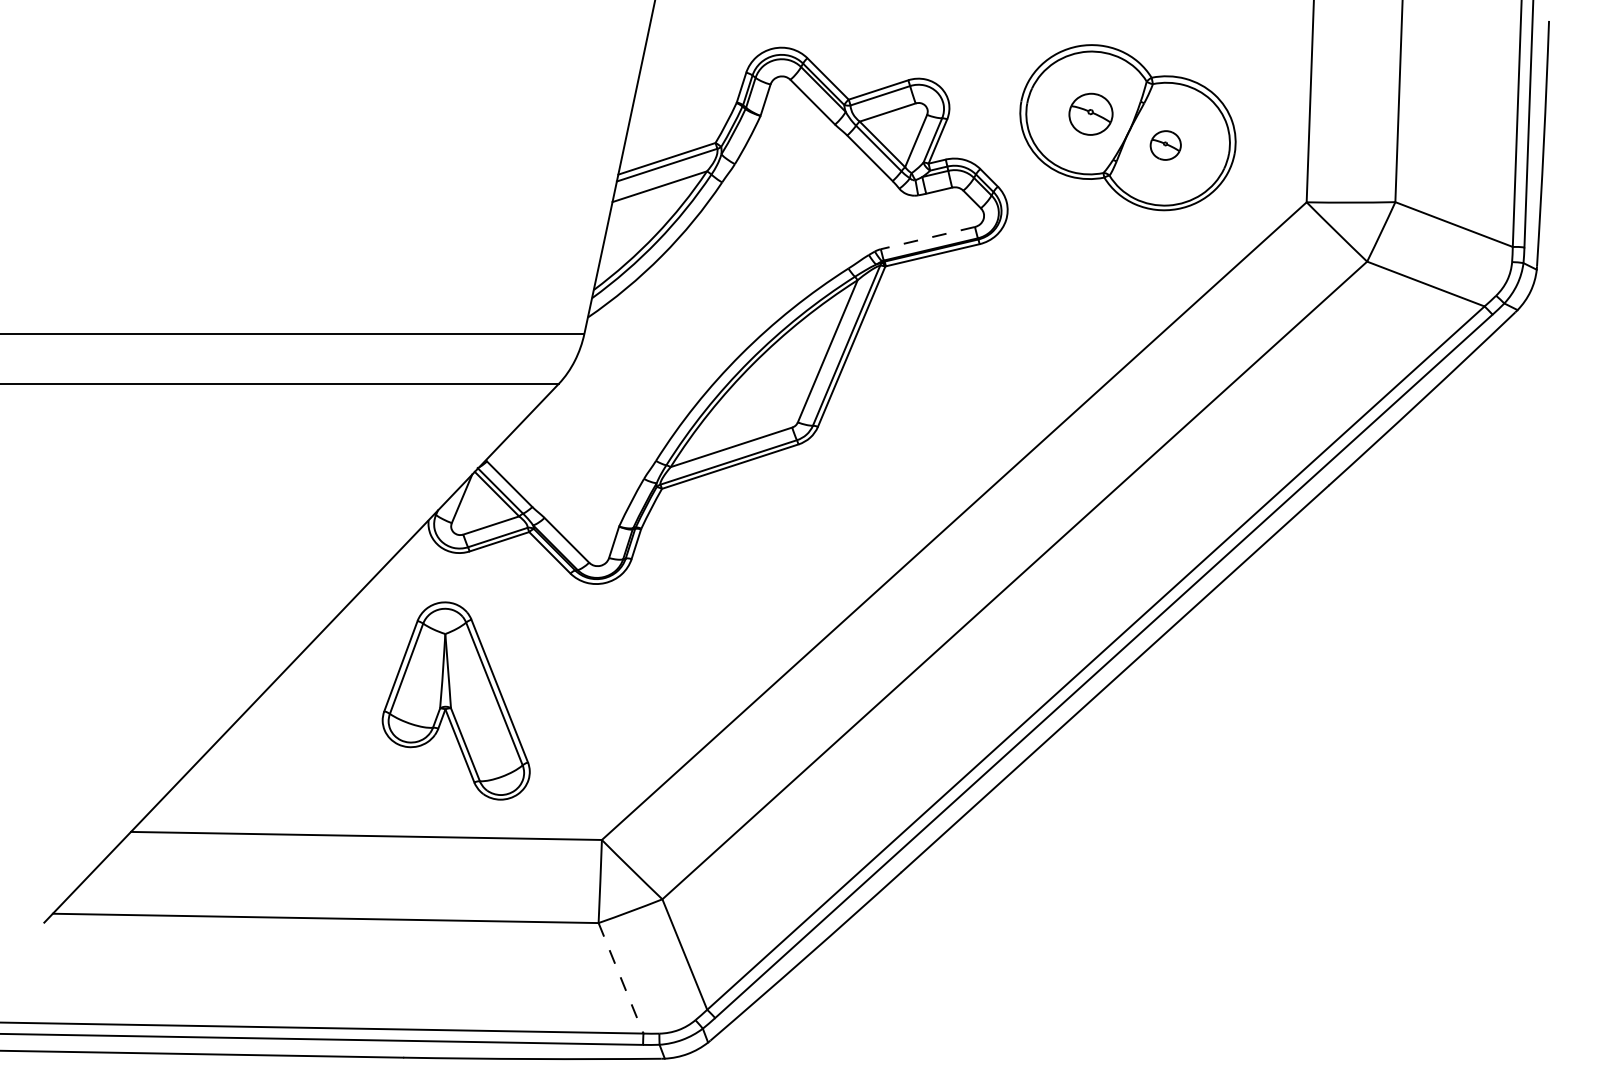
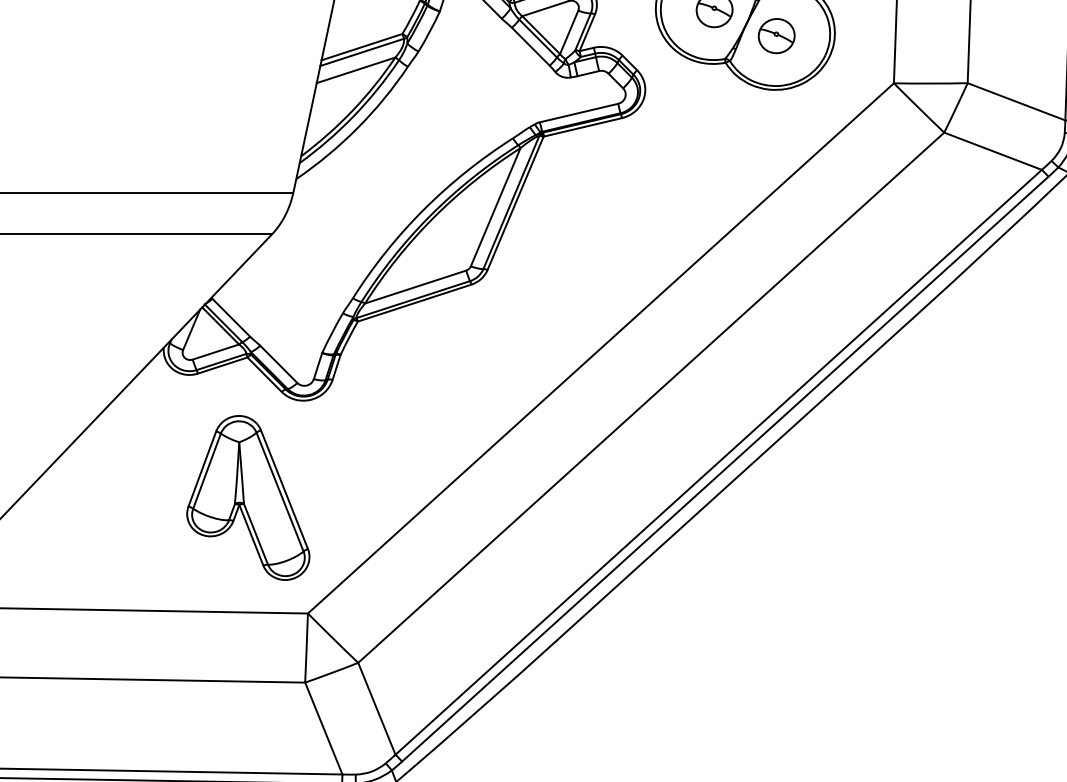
part: (1165, 145) -> (776, 36), size x1.43
line: (927, 238) -> (578, 113), dashed -> solid
part: (455, 700) -> (247, 497), moved
line: (621, 978) -> (324, 728), dashed -> solid

